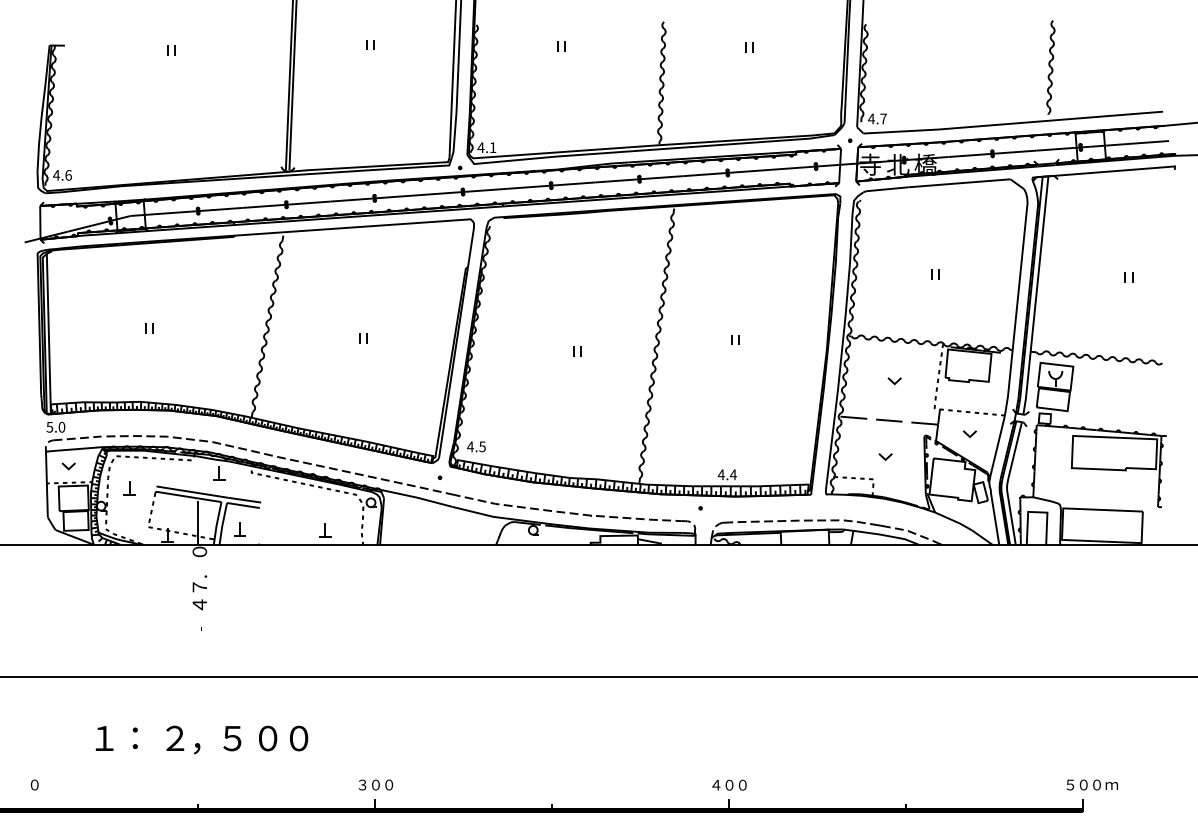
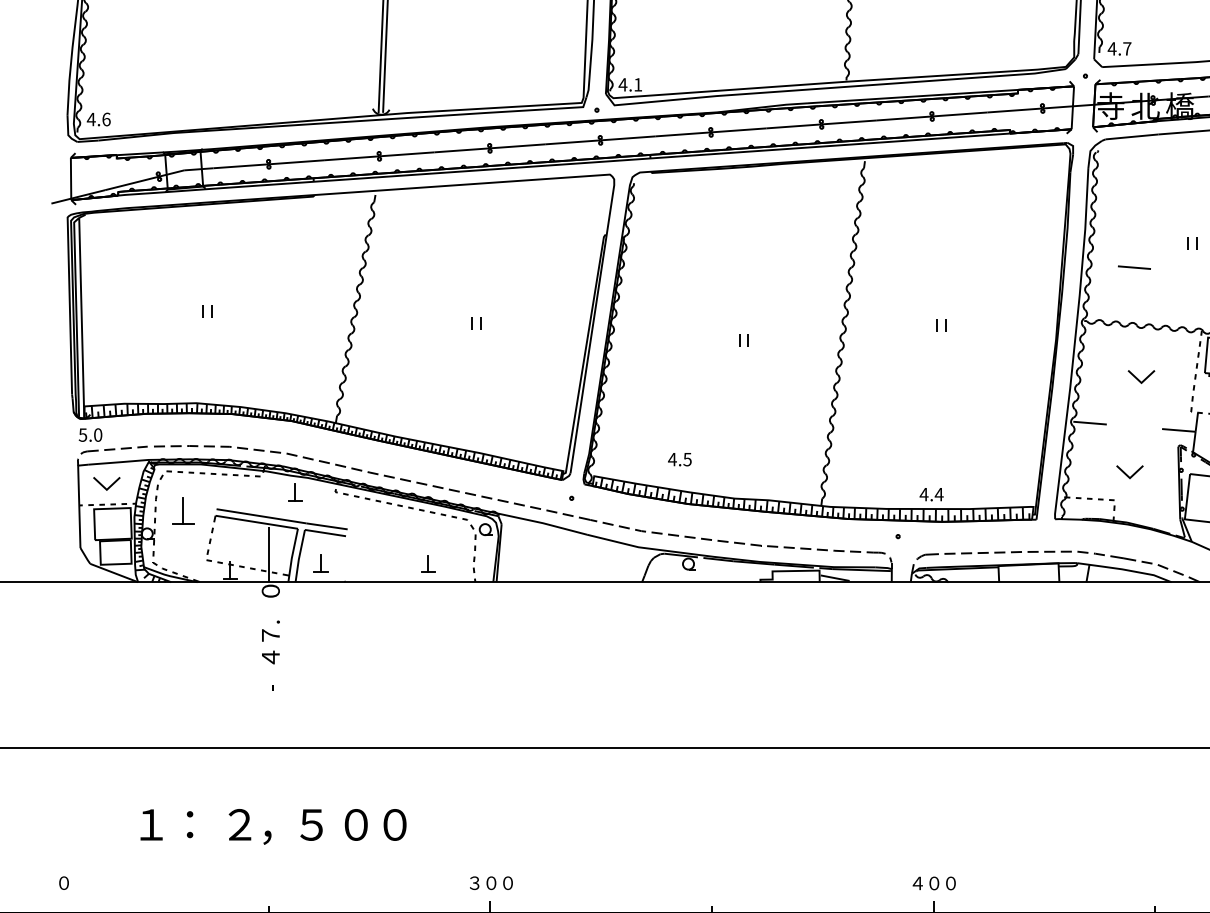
part: (894, 381) -> (1140, 377), size x1.6
line: (889, 420) -> (1134, 267), moved
text: (475, 446) -> (678, 459), moved
part: (885, 456) -> (1129, 471), size x1.6
part: (68, 466) -> (106, 484), size x1.6
part: (129, 488) -> (182, 511), size x1.6

